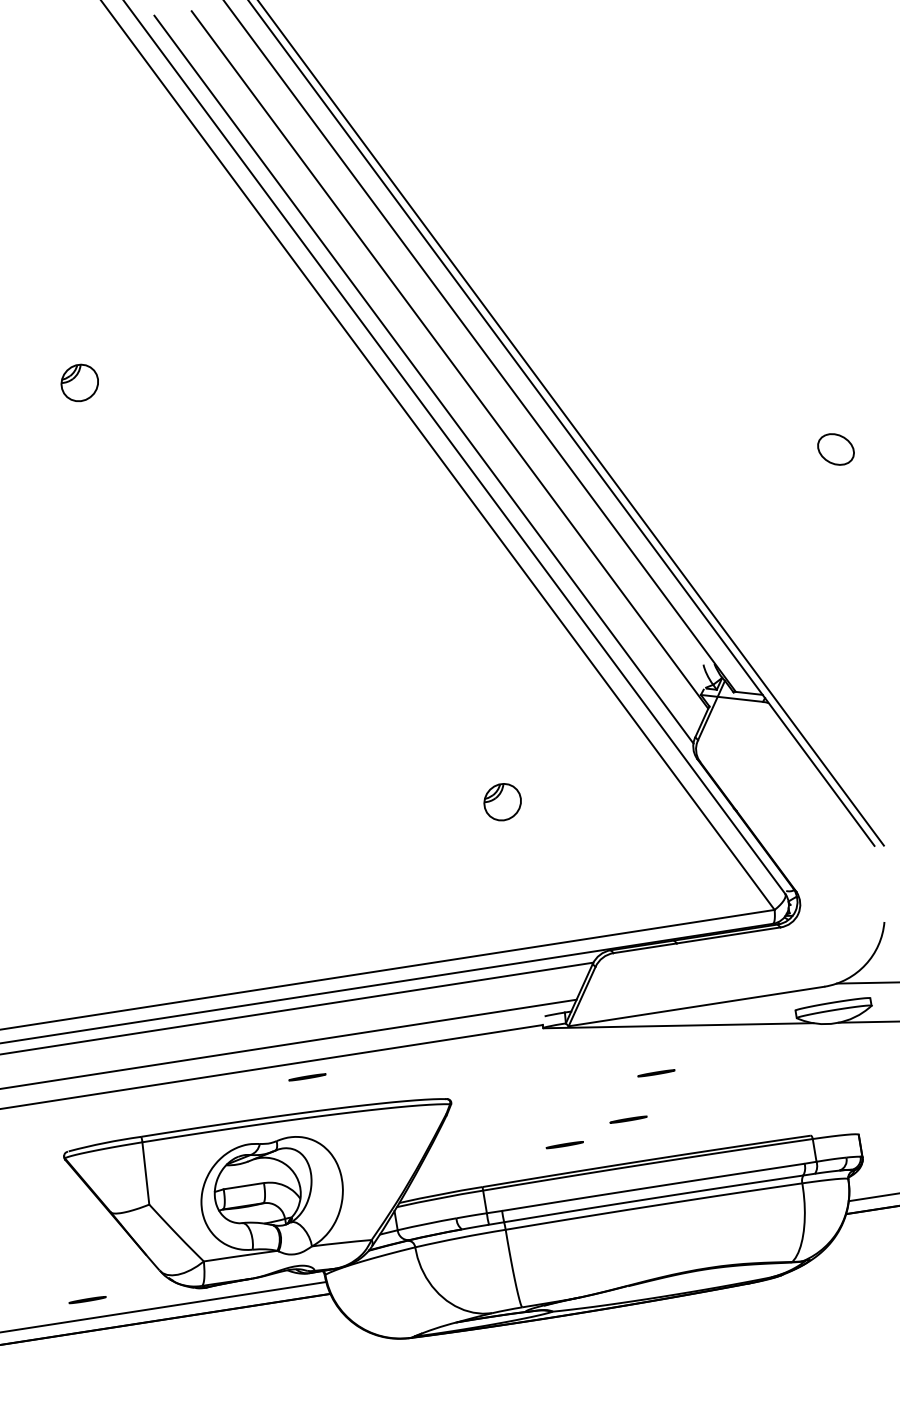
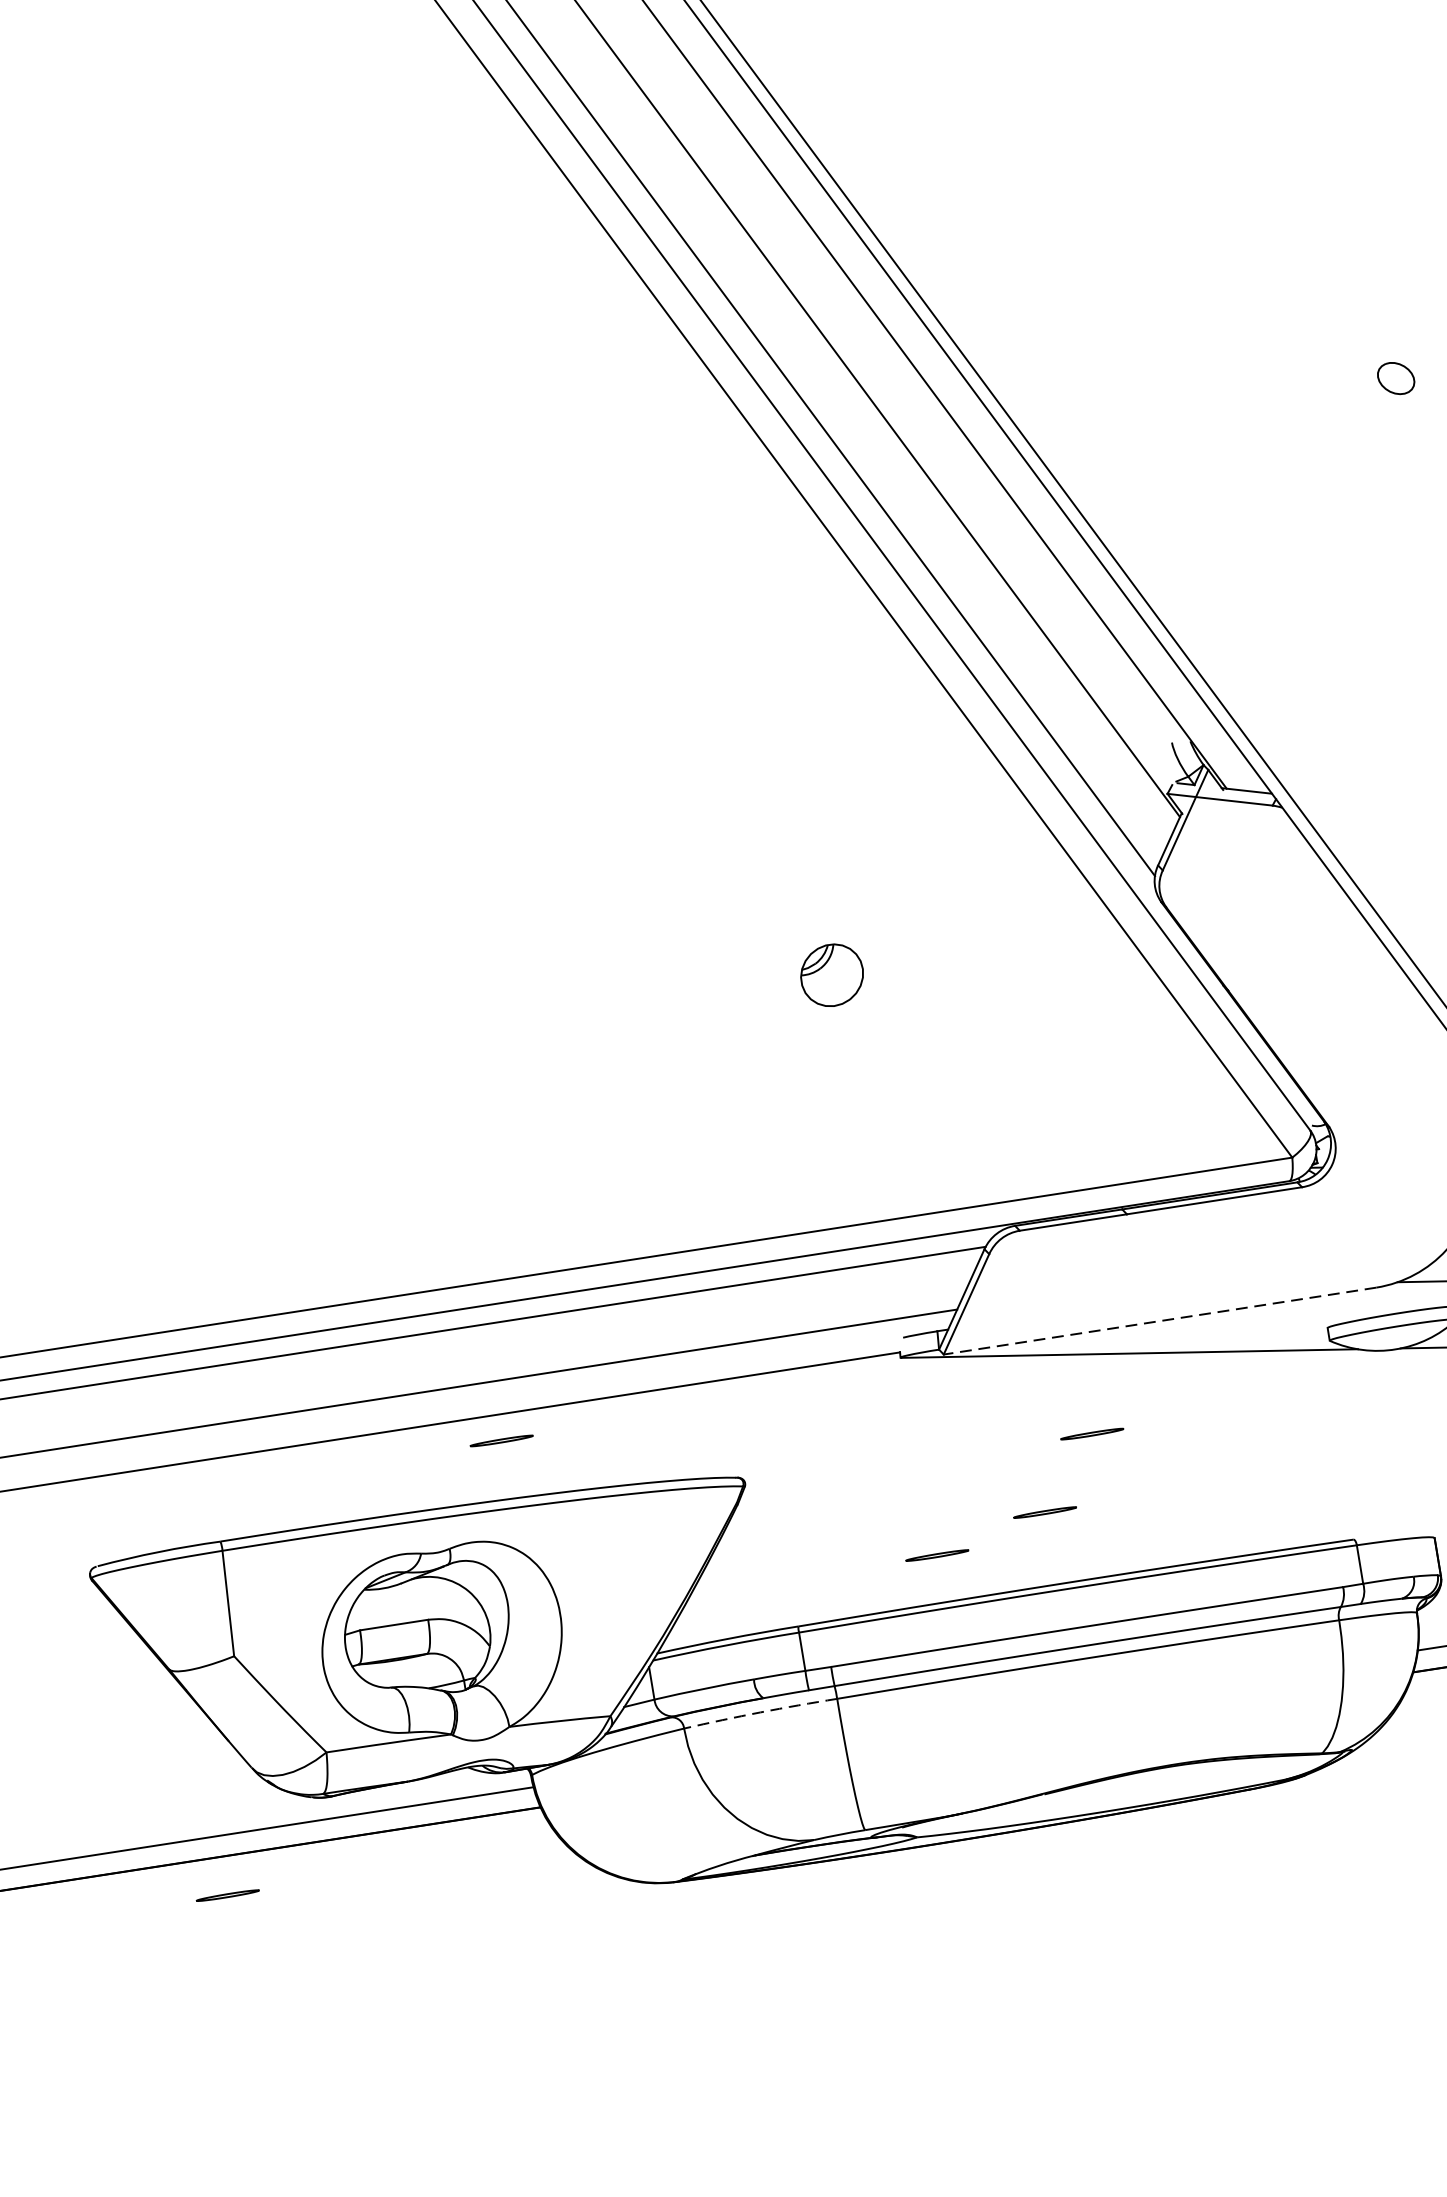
part: (79, 382) -> (116, 265), removed
part: (835, 449) -> (1395, 378), size x0.6
line: (696, 1006) -> (1160, 1321), solid -> dashed
arc: (460, 1237) -> (760, 1711), solid -> dashed
line: (87, 1300) -> (227, 1896), moved

